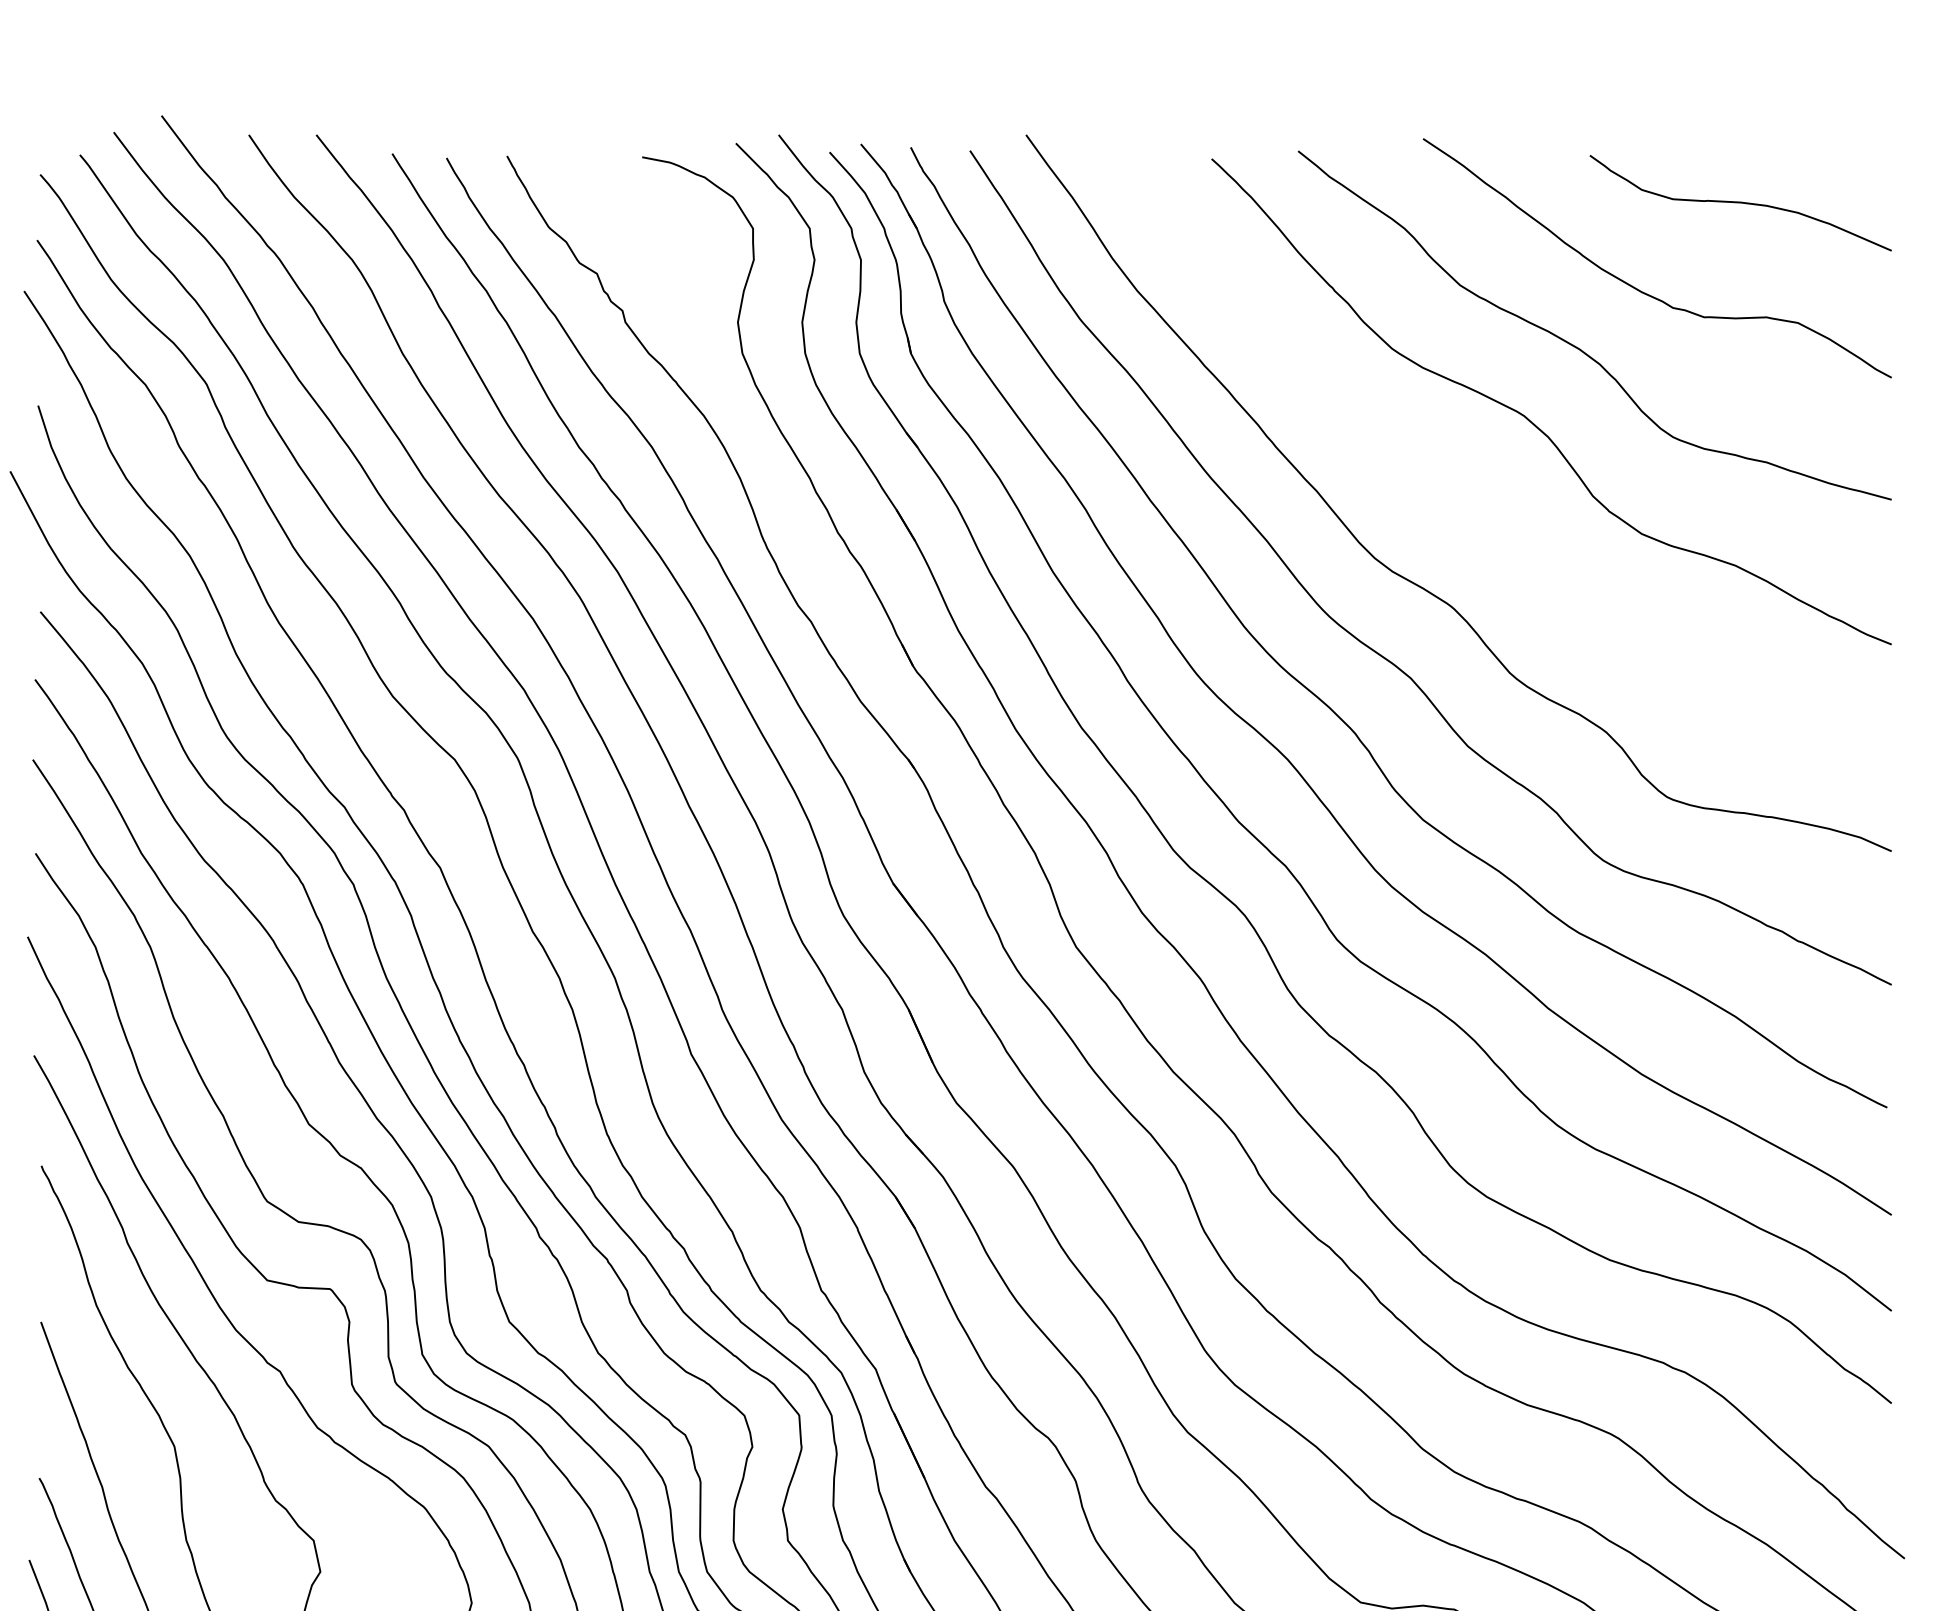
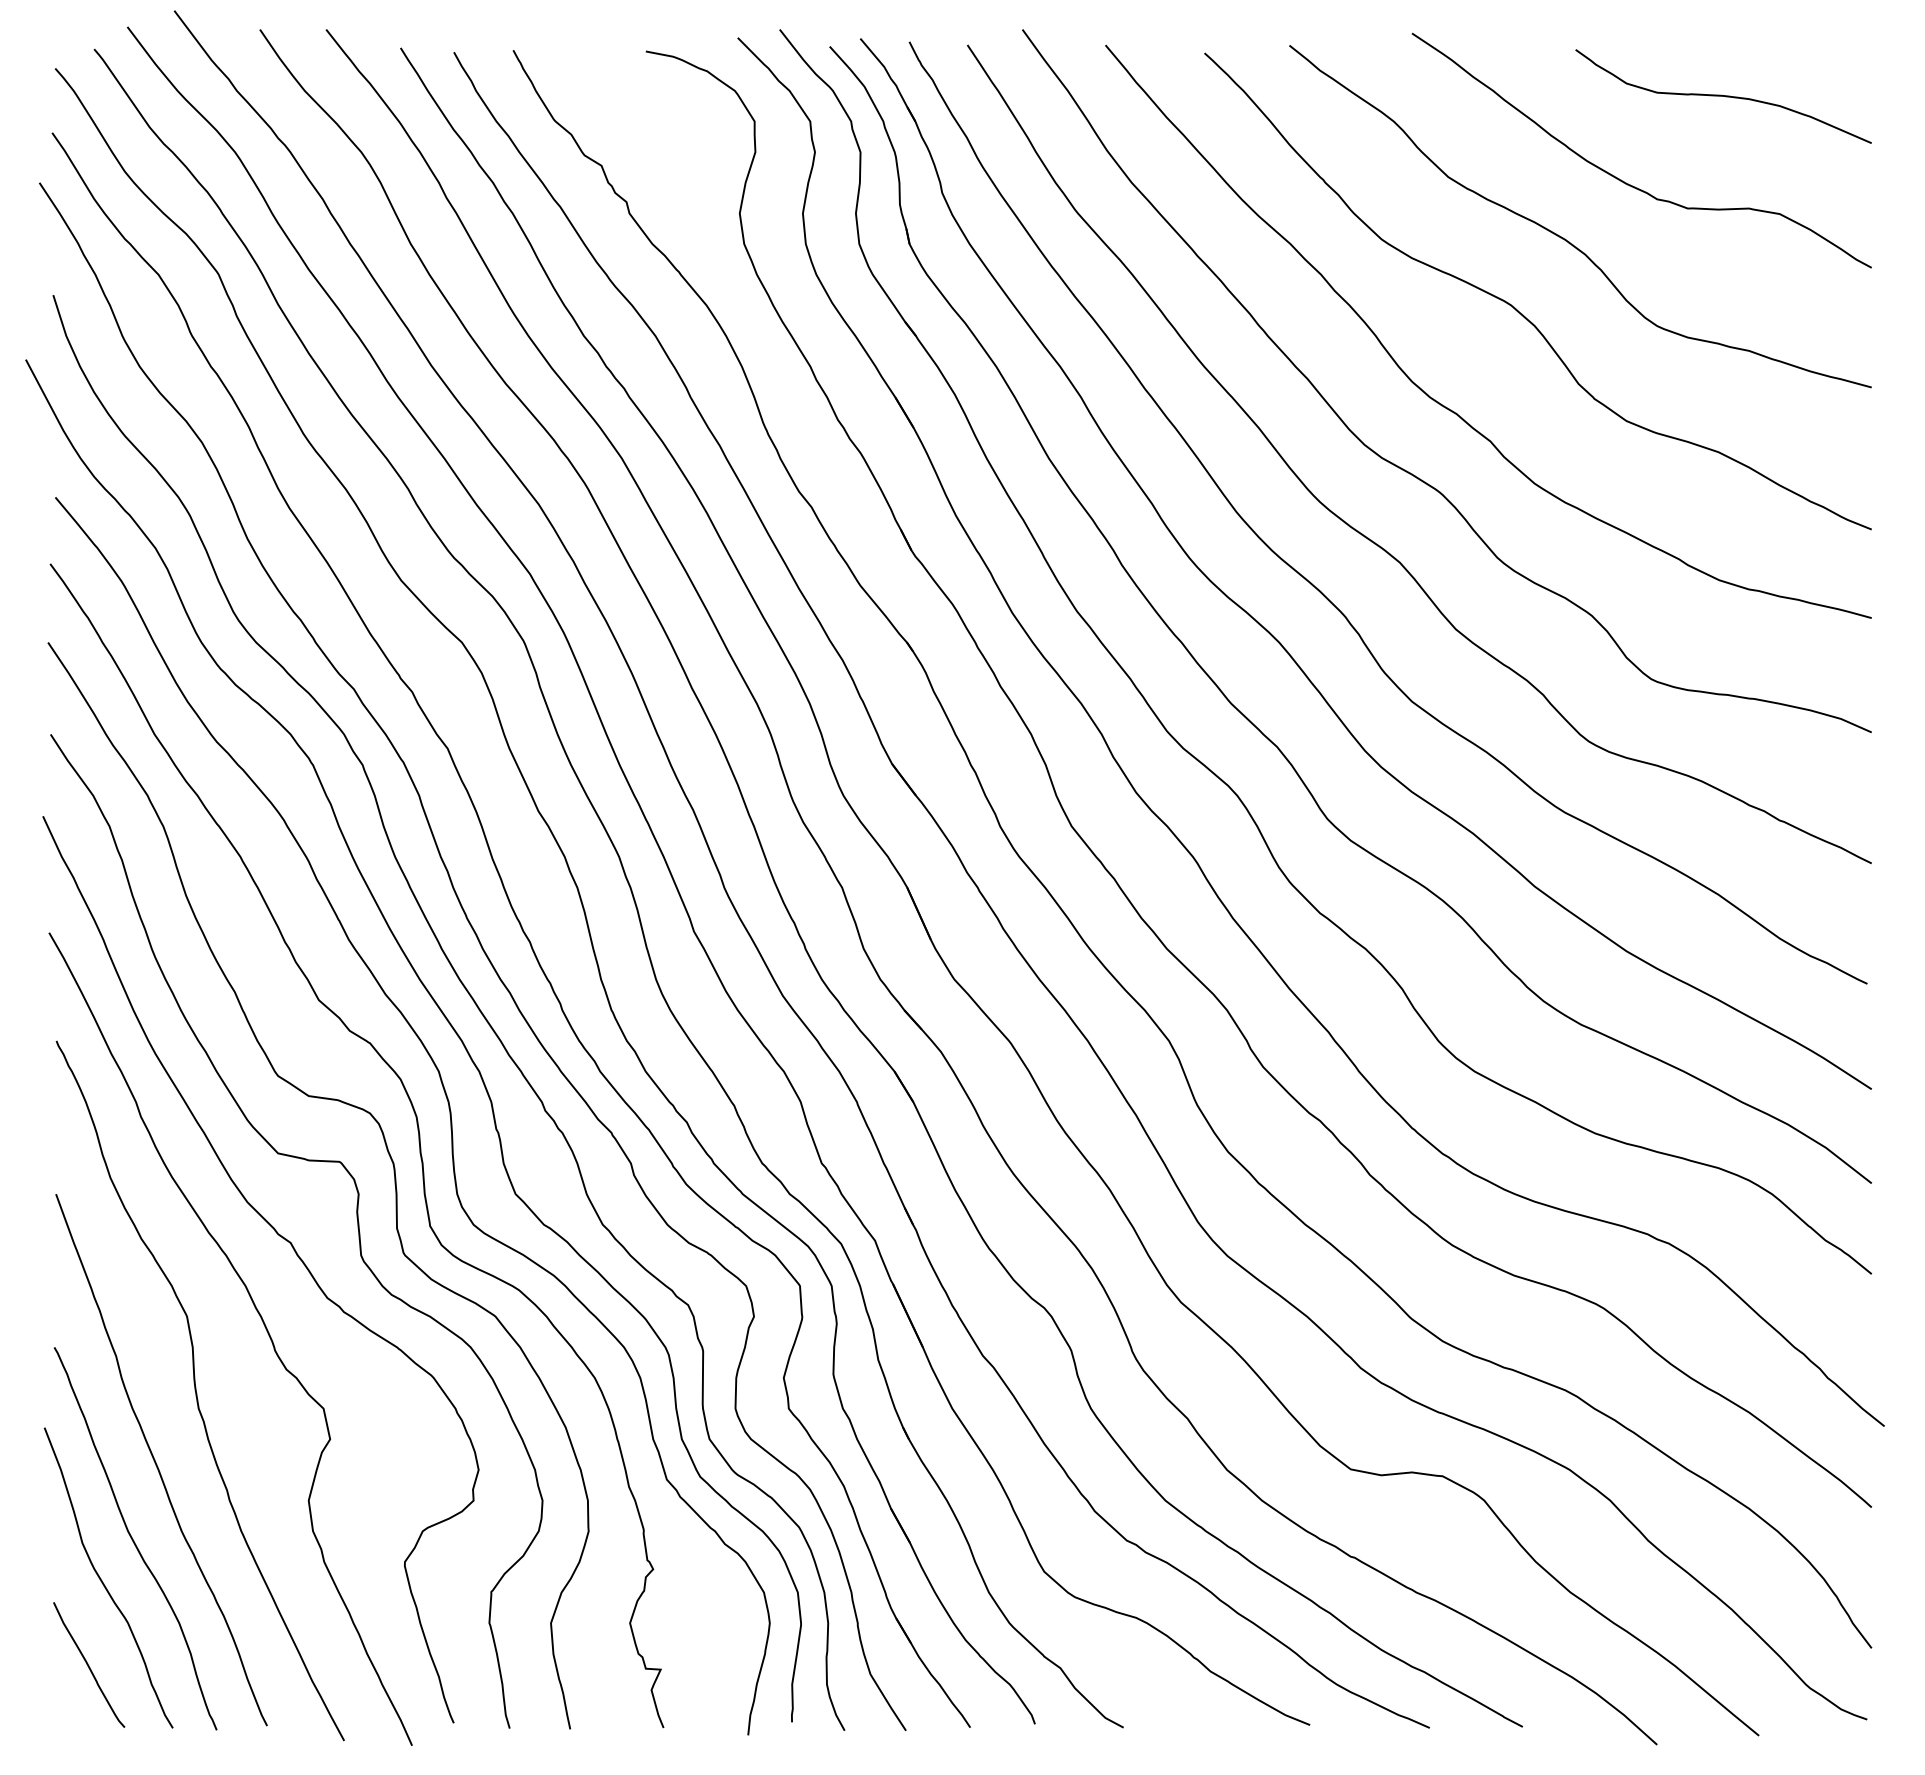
curve: (1458, 519) -> (1446, 406), added

